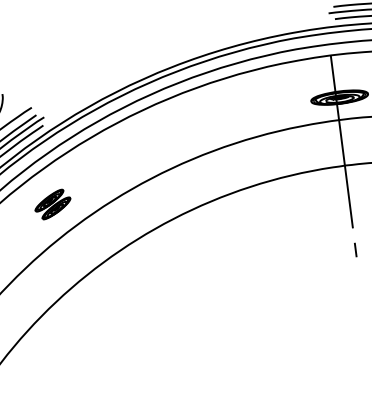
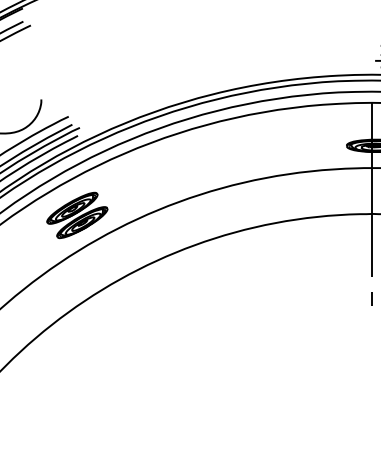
part: (53, 204) -> (77, 215), size x1.67

